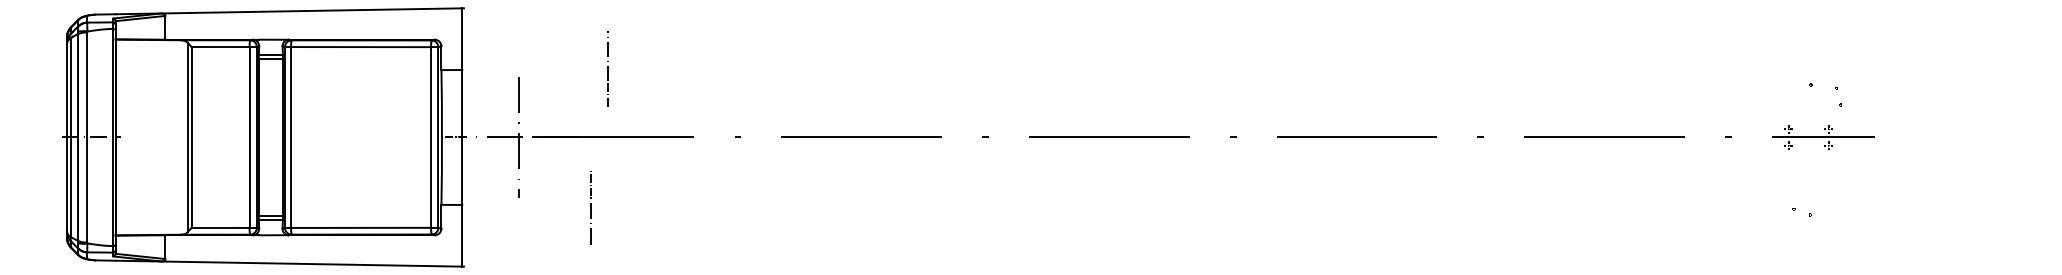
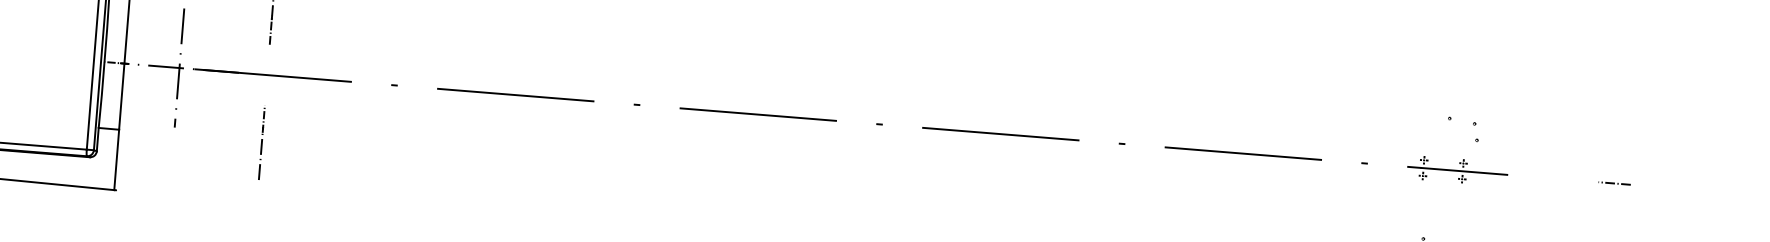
line: (1983, 137) -> (1614, 183), added
line: (590, 207) -> (261, 143), moved

